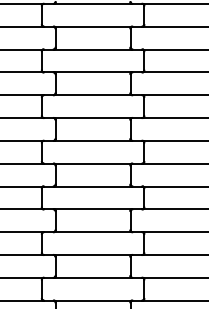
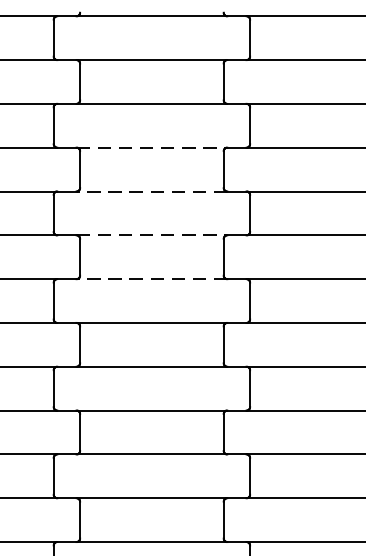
line: (93, 72) -> (152, 147), solid -> dashed
line: (92, 95) -> (150, 192), solid -> dashed
line: (93, 118) -> (152, 236), solid -> dashed
line: (92, 140) -> (150, 278), solid -> dashed

